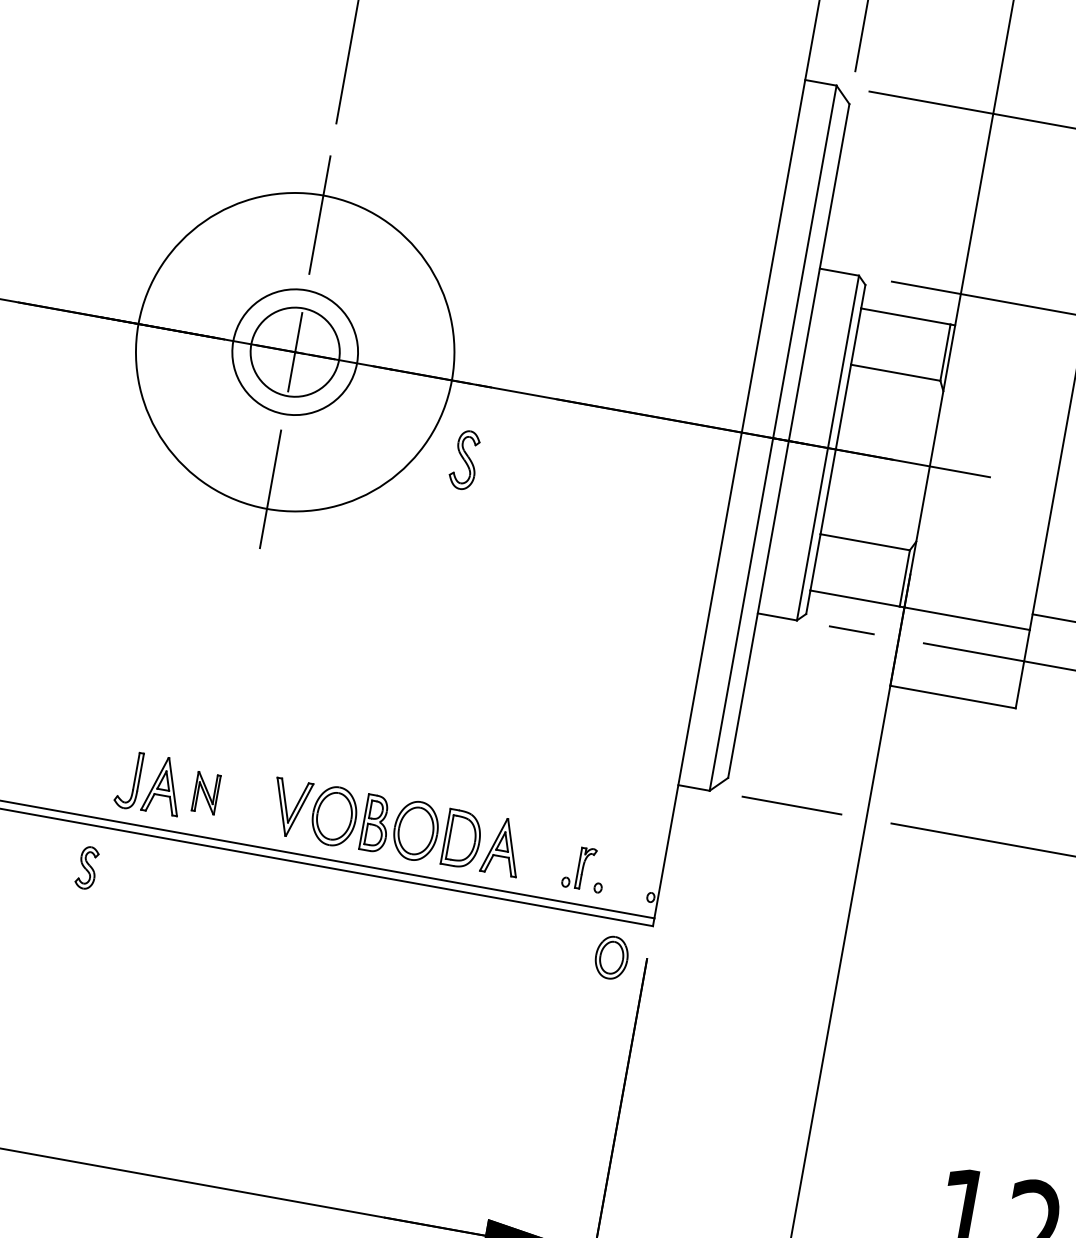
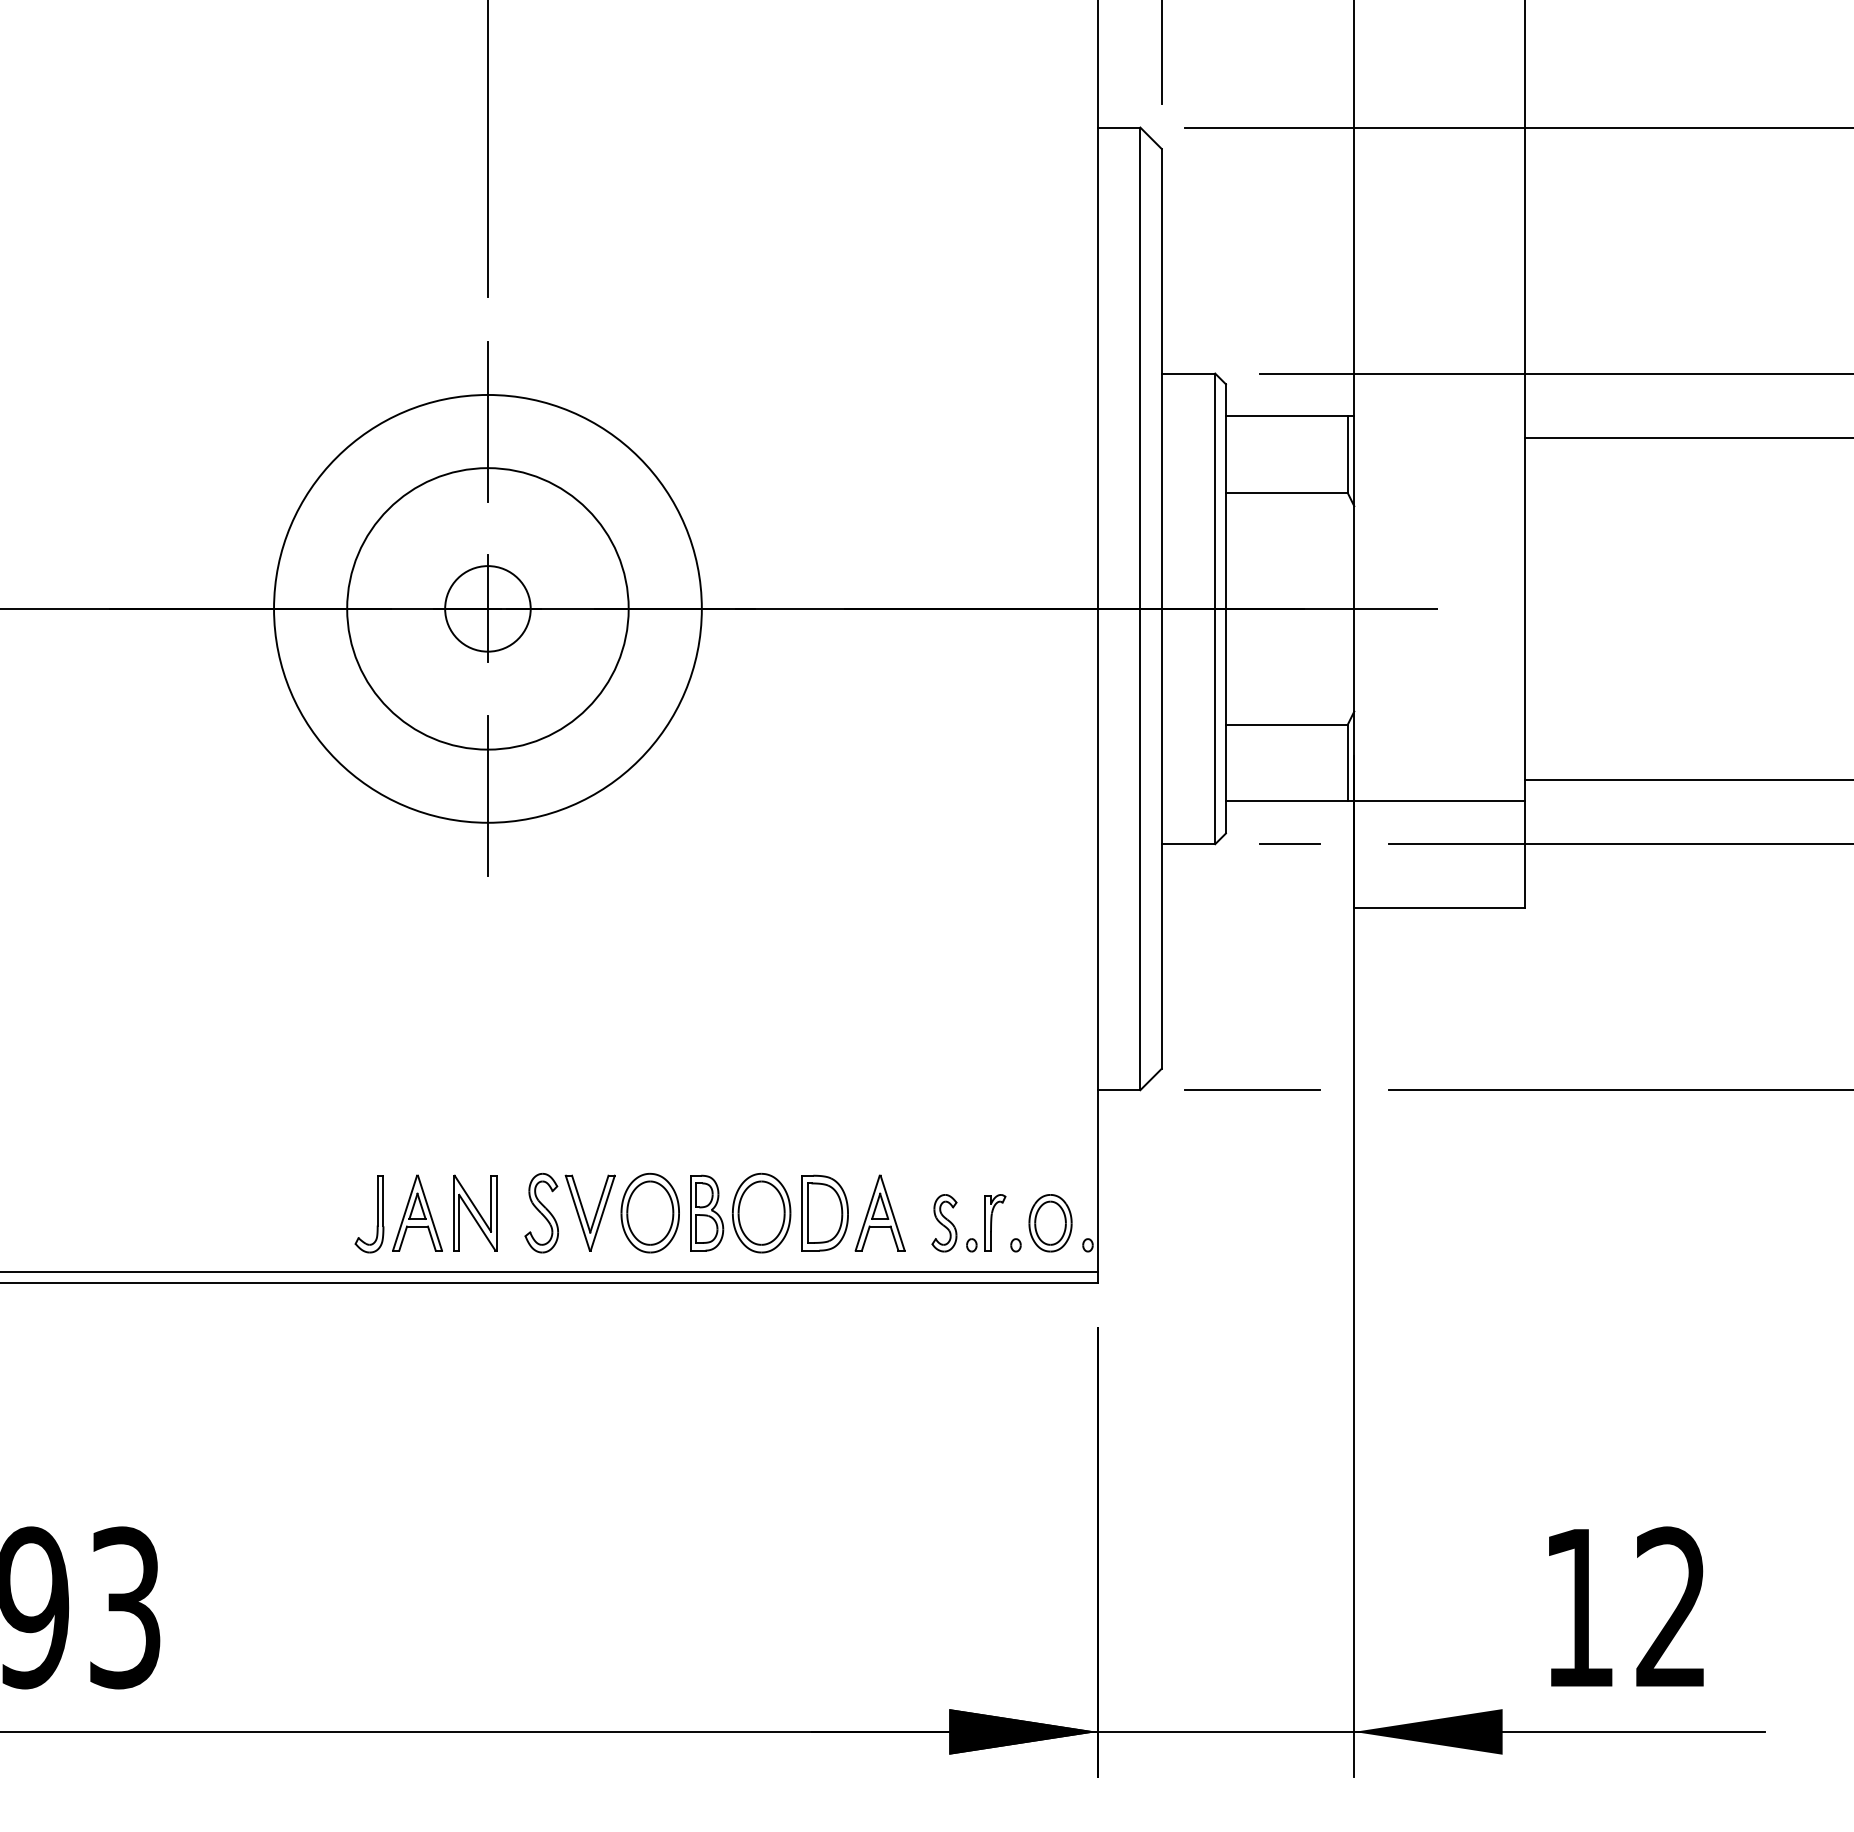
circle: (294, 351) -> (487, 608), size x0.71
circle: (294, 351) -> (487, 608), size x1.67
part: (464, 460) -> (541, 1213), moved
part: (206, 792) -> (475, 1212), size x1.43
part: (87, 868) -> (944, 1223), moved
part: (611, 957) -> (1050, 1223), moved

